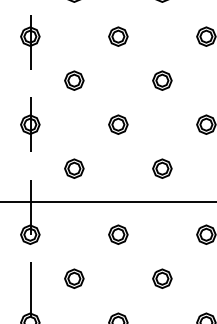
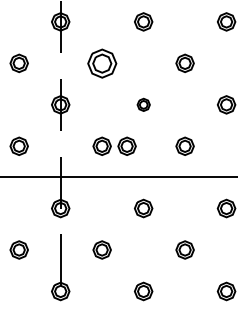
part: (73, 79) -> (101, 62), size x1.6
part: (118, 124) -> (143, 104), size x0.7
part: (100, 167) -> (126, 145), added

